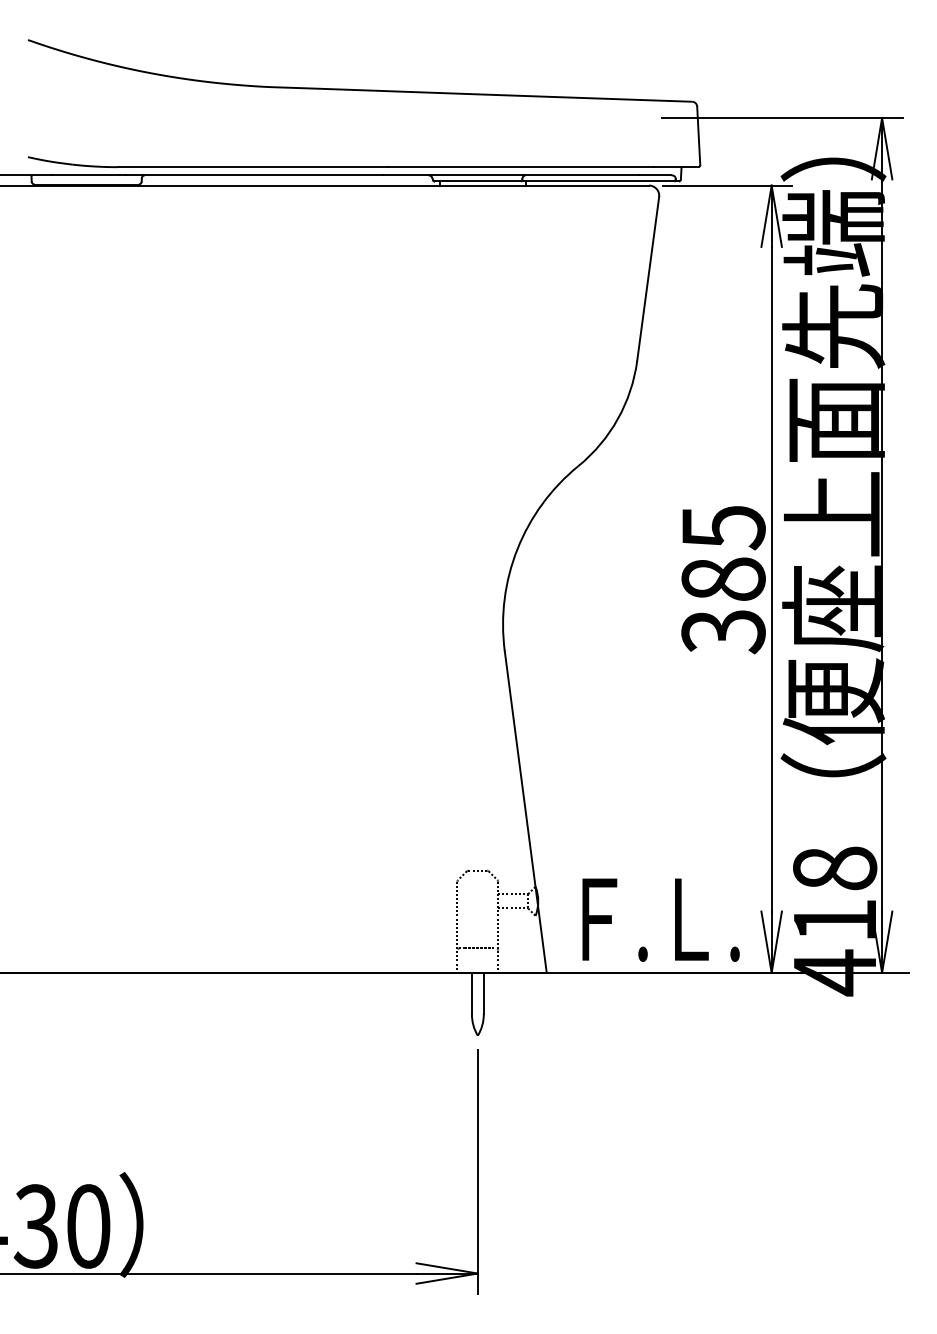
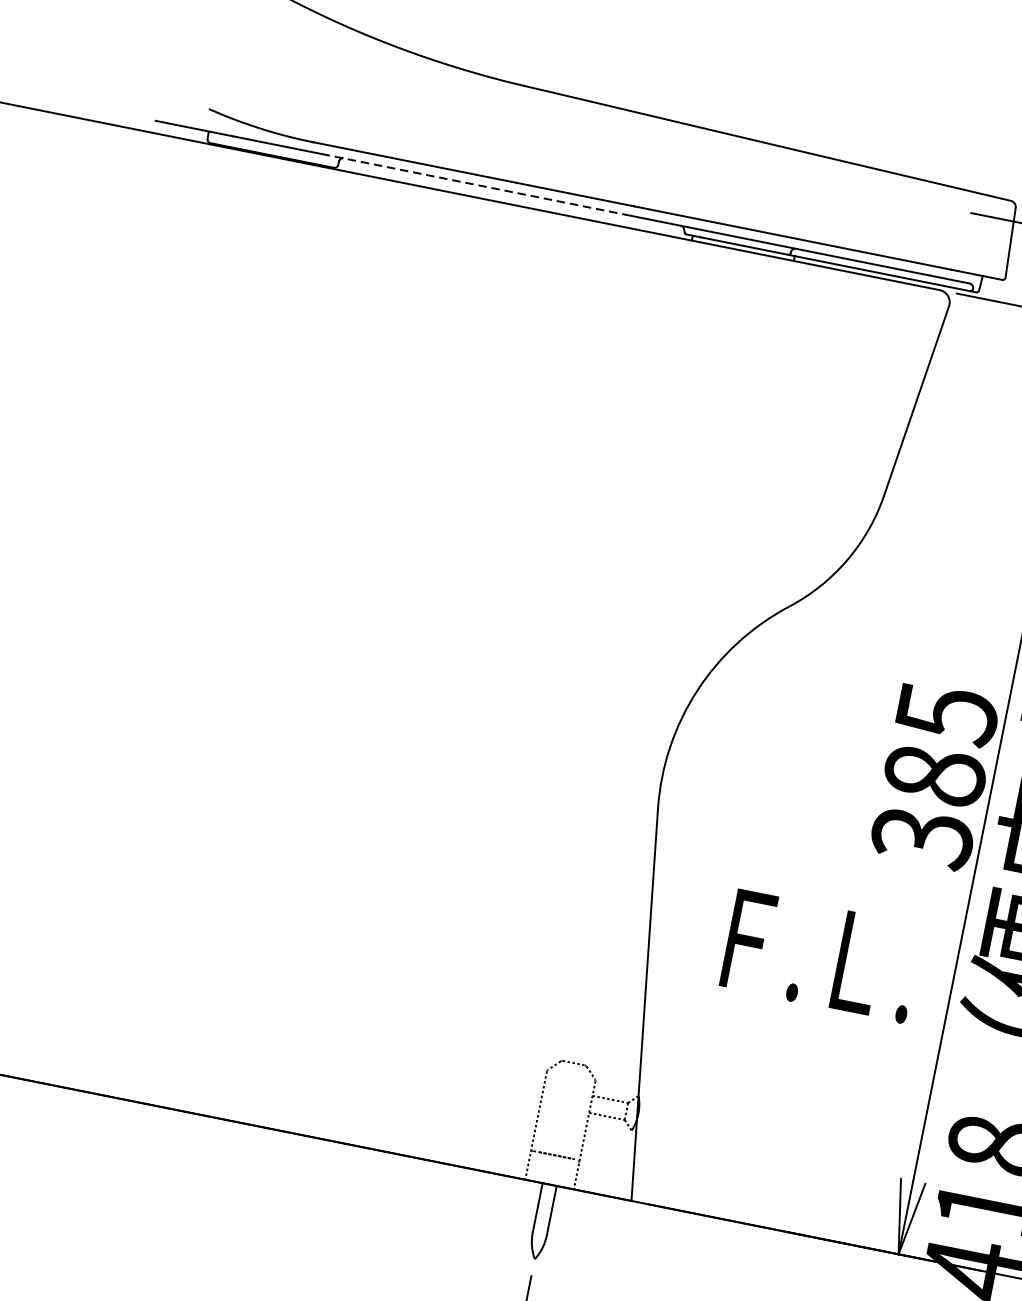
line: (255, 175) -> (474, 184), solid -> dashed
text: (660, 919) -> (821, 955), moved

